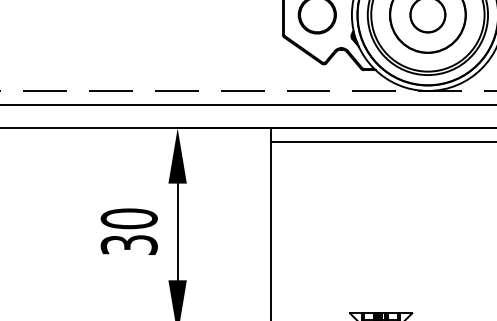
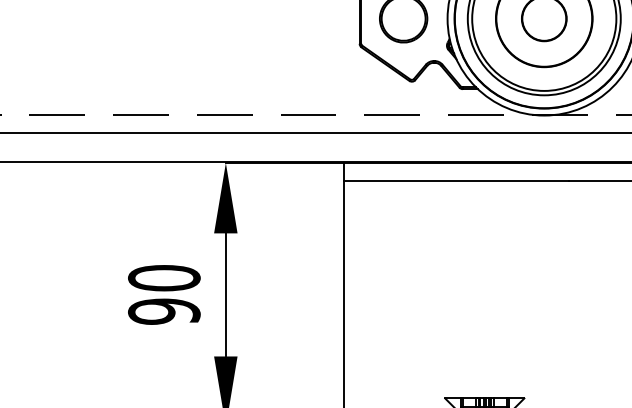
text: (128, 244) -> (163, 310), 30 -> 90

